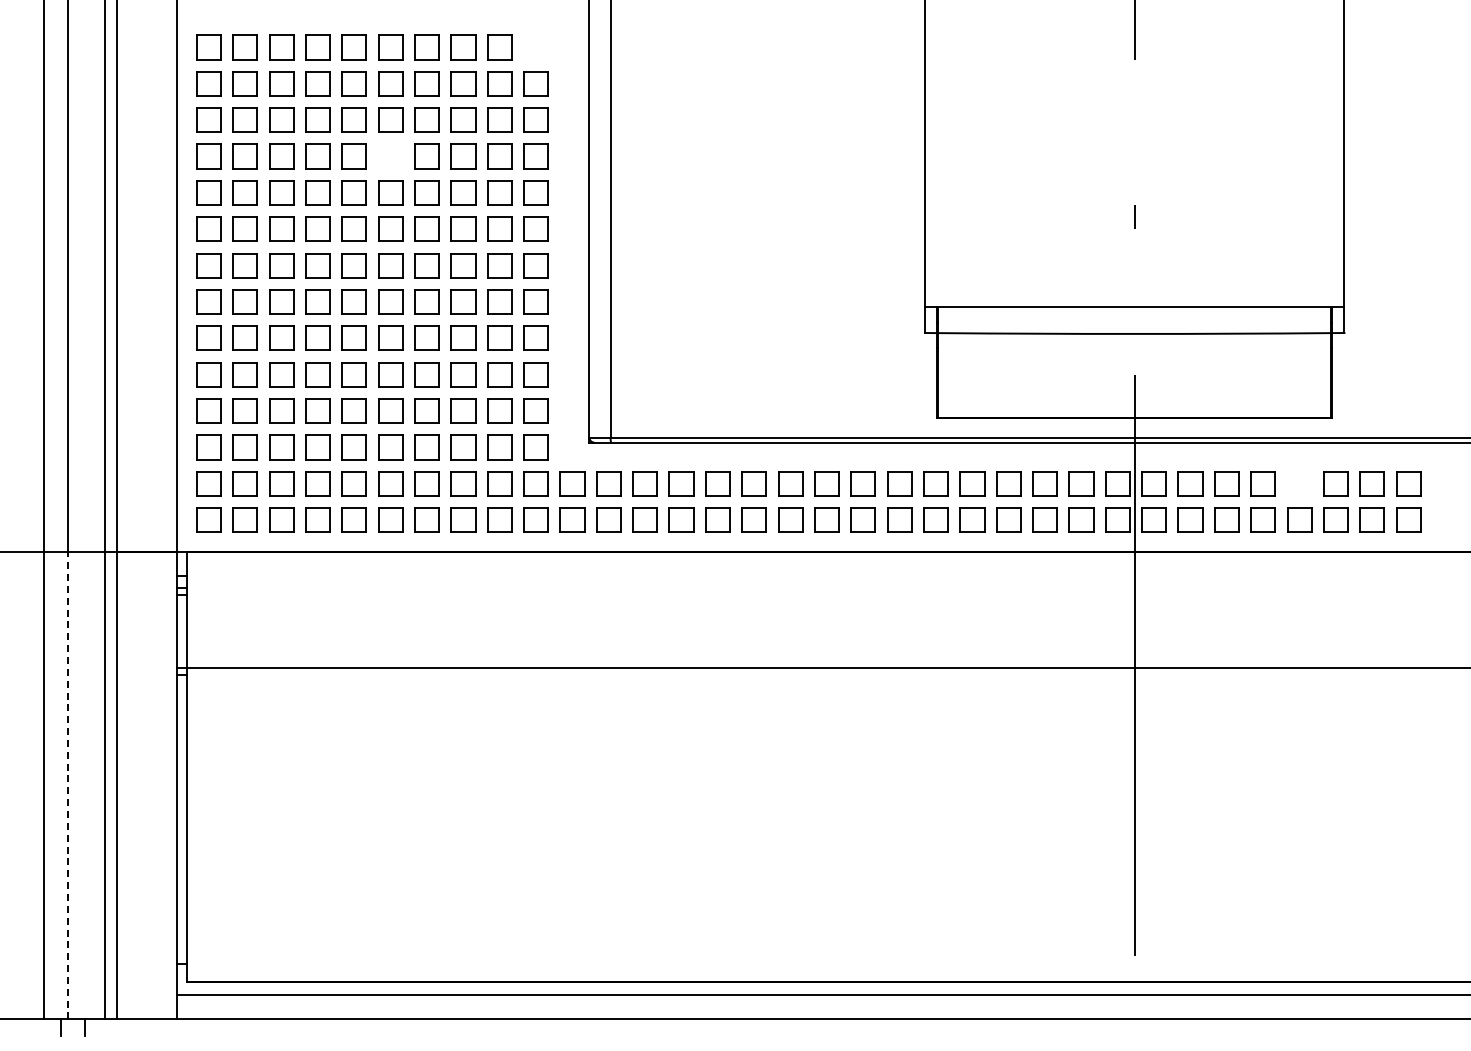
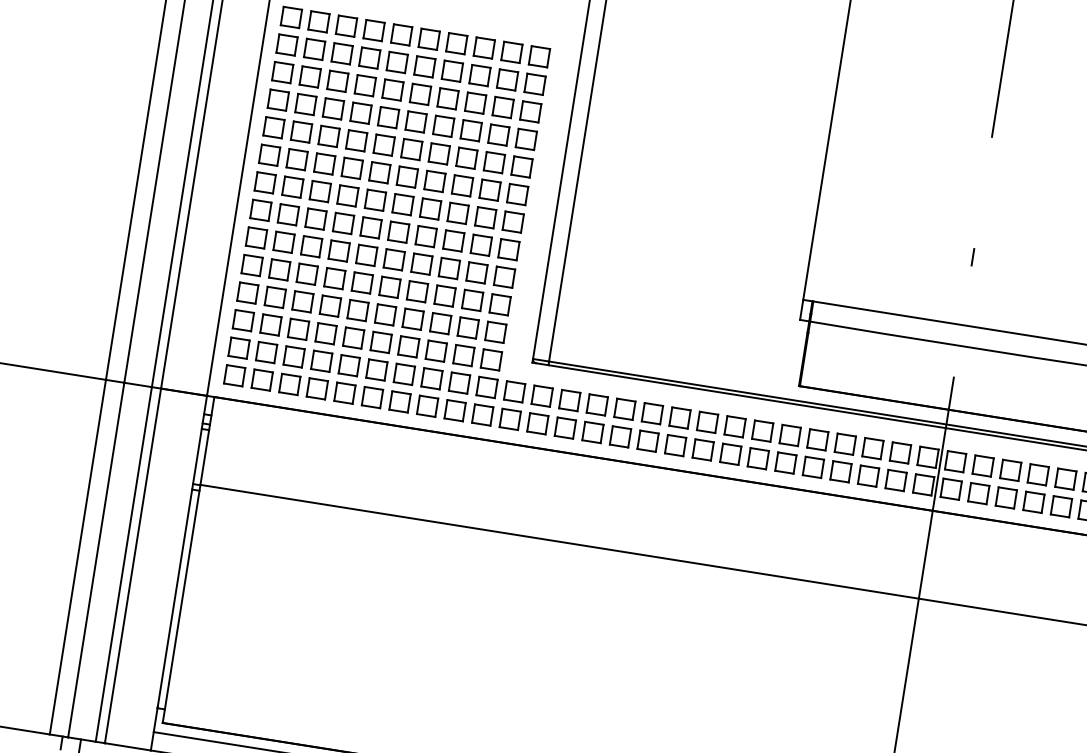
part: (535, 47) -> (538, 56), added
part: (390, 156) -> (415, 121), added
part: (1299, 483) -> (1065, 478), added
line: (68, 785) -> (96, 560), dashed -> solid

